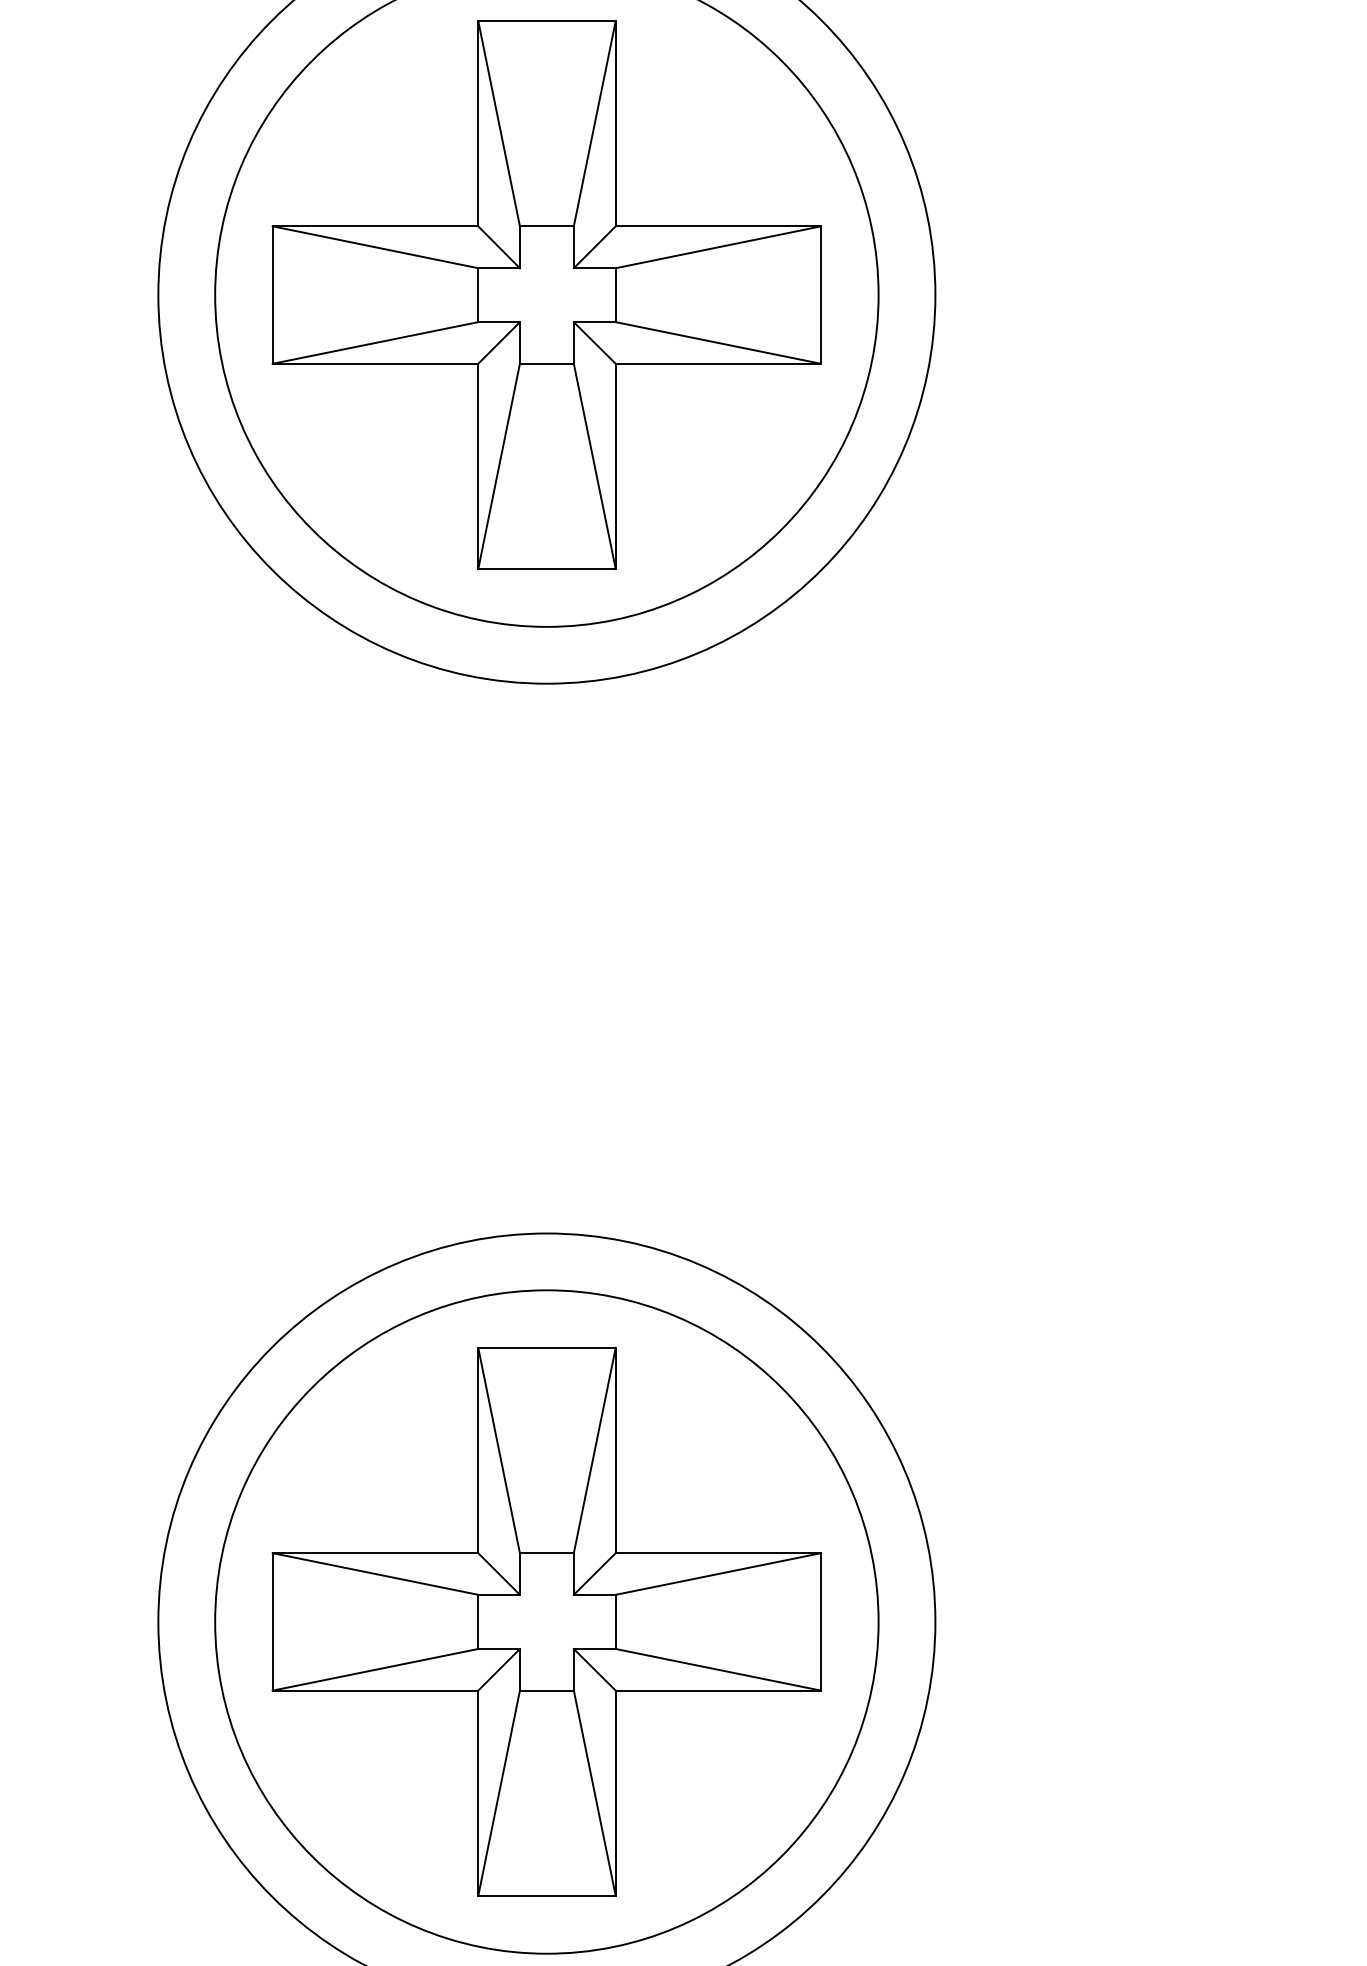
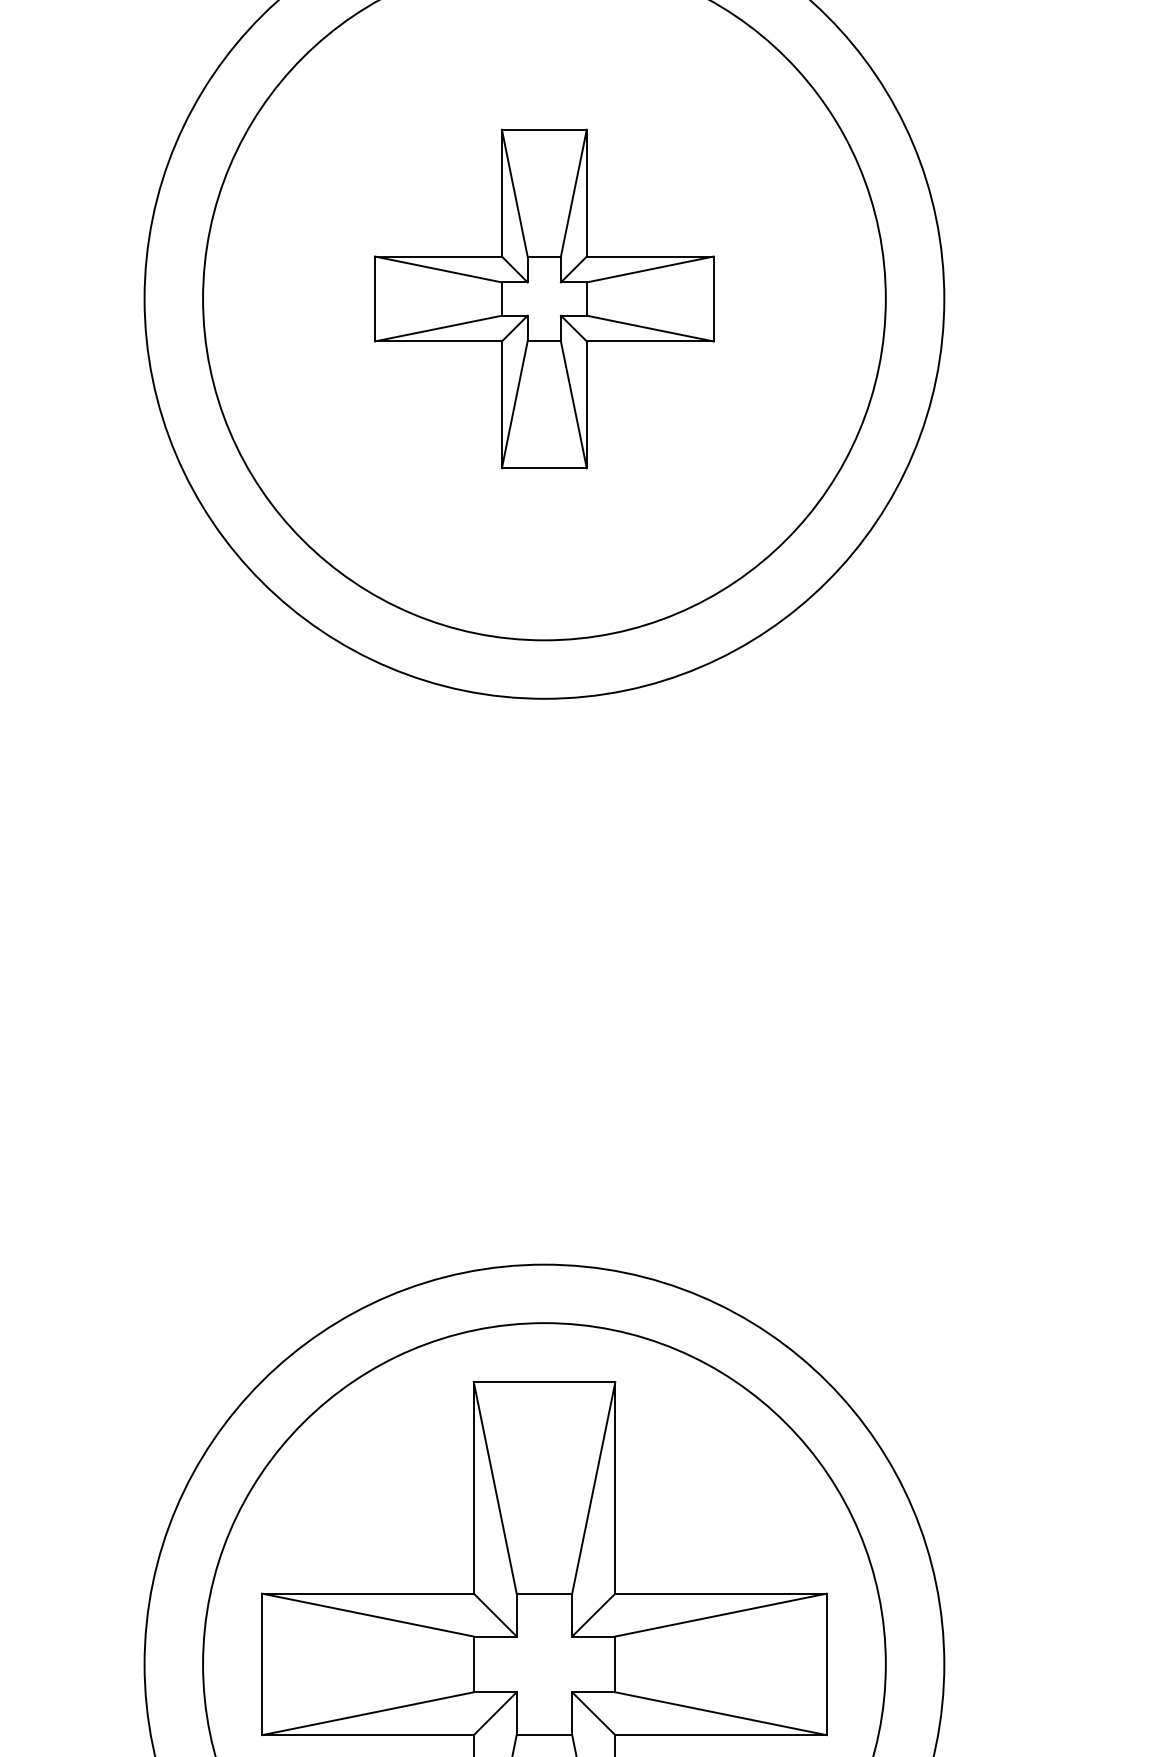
part: (546, 295) -> (544, 299), size x0.6

